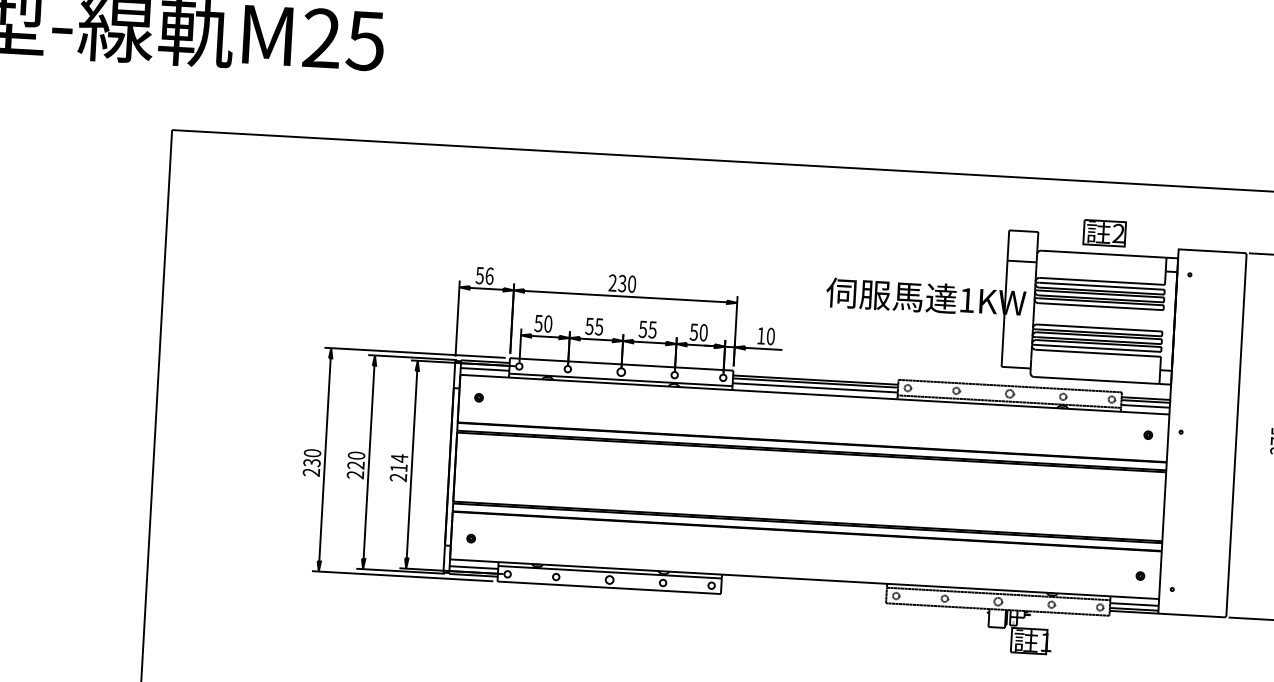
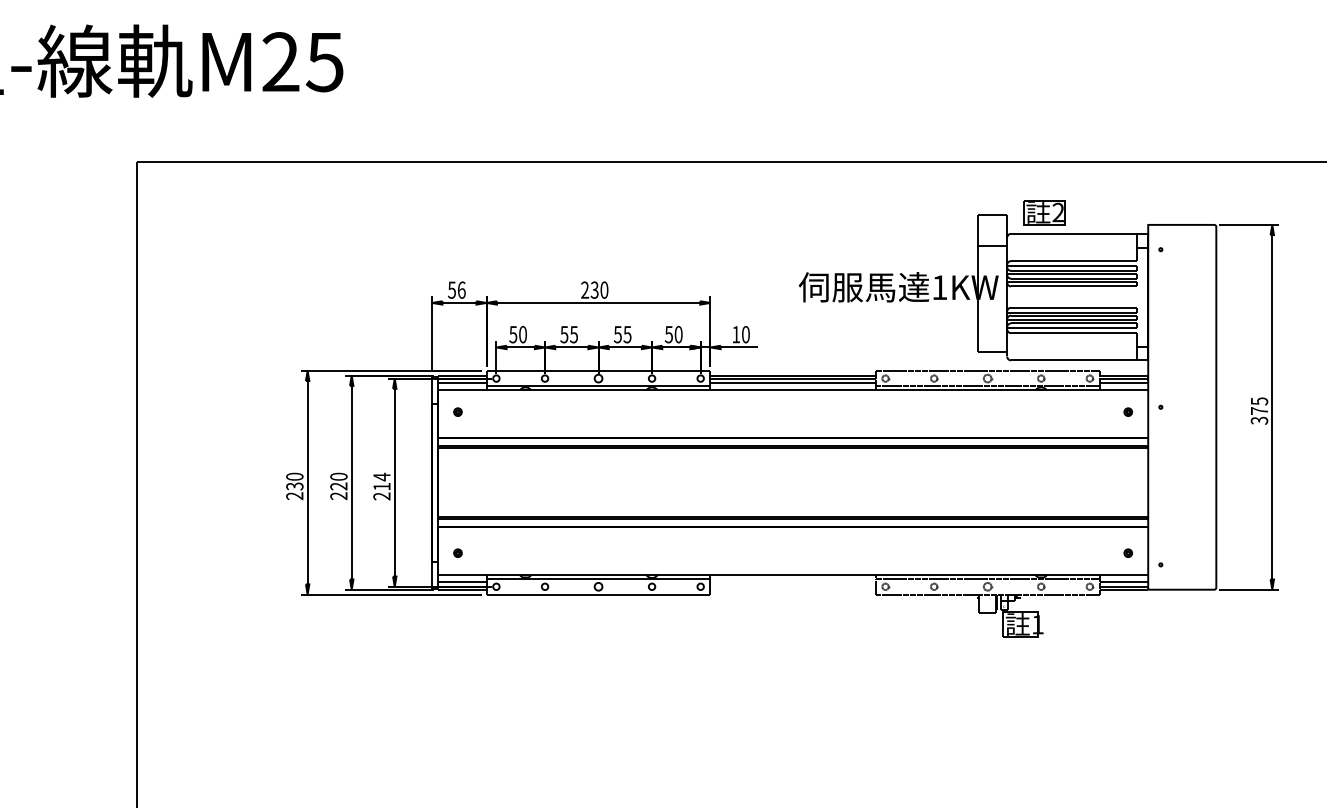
part: (1104, 232) -> (1044, 212), moved

